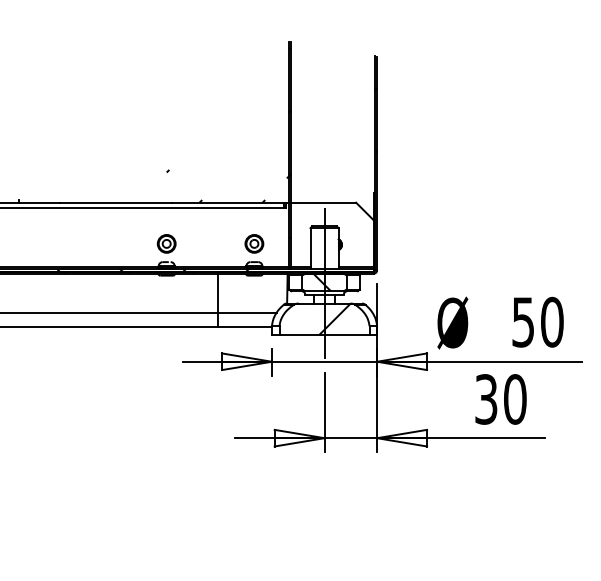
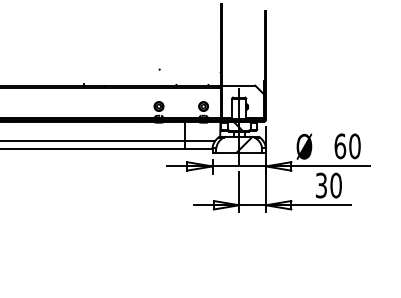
text: (523, 322) -> (340, 146), 50 -> 60

